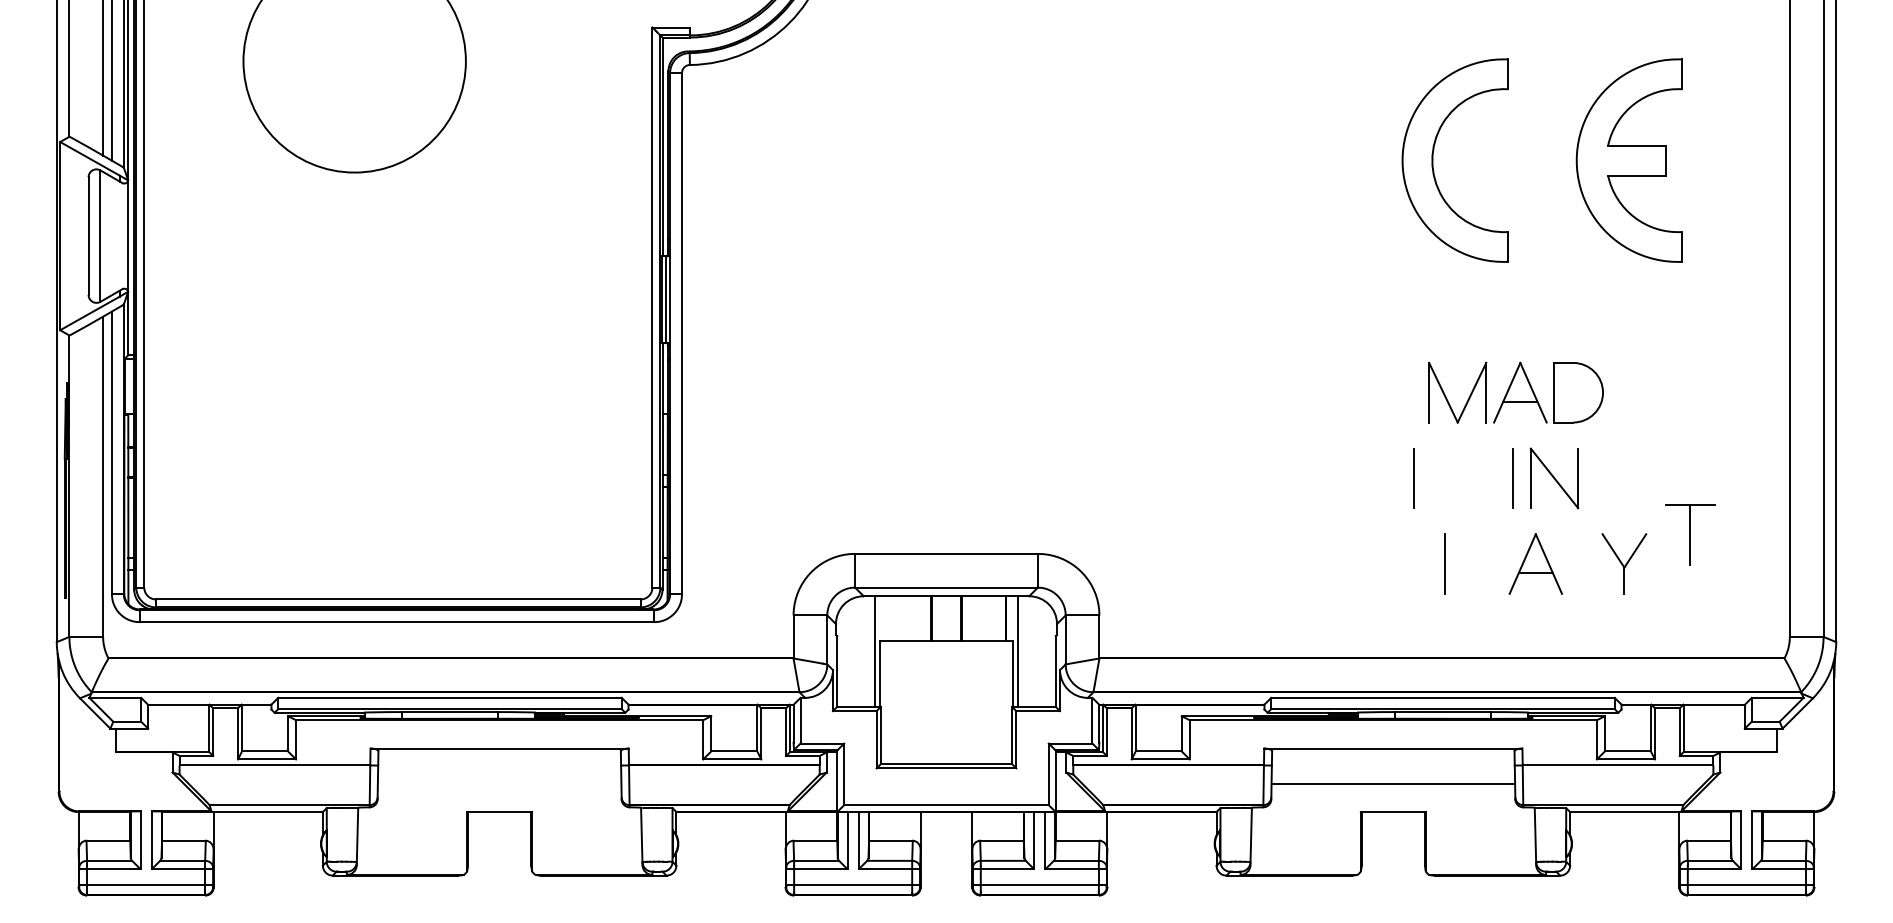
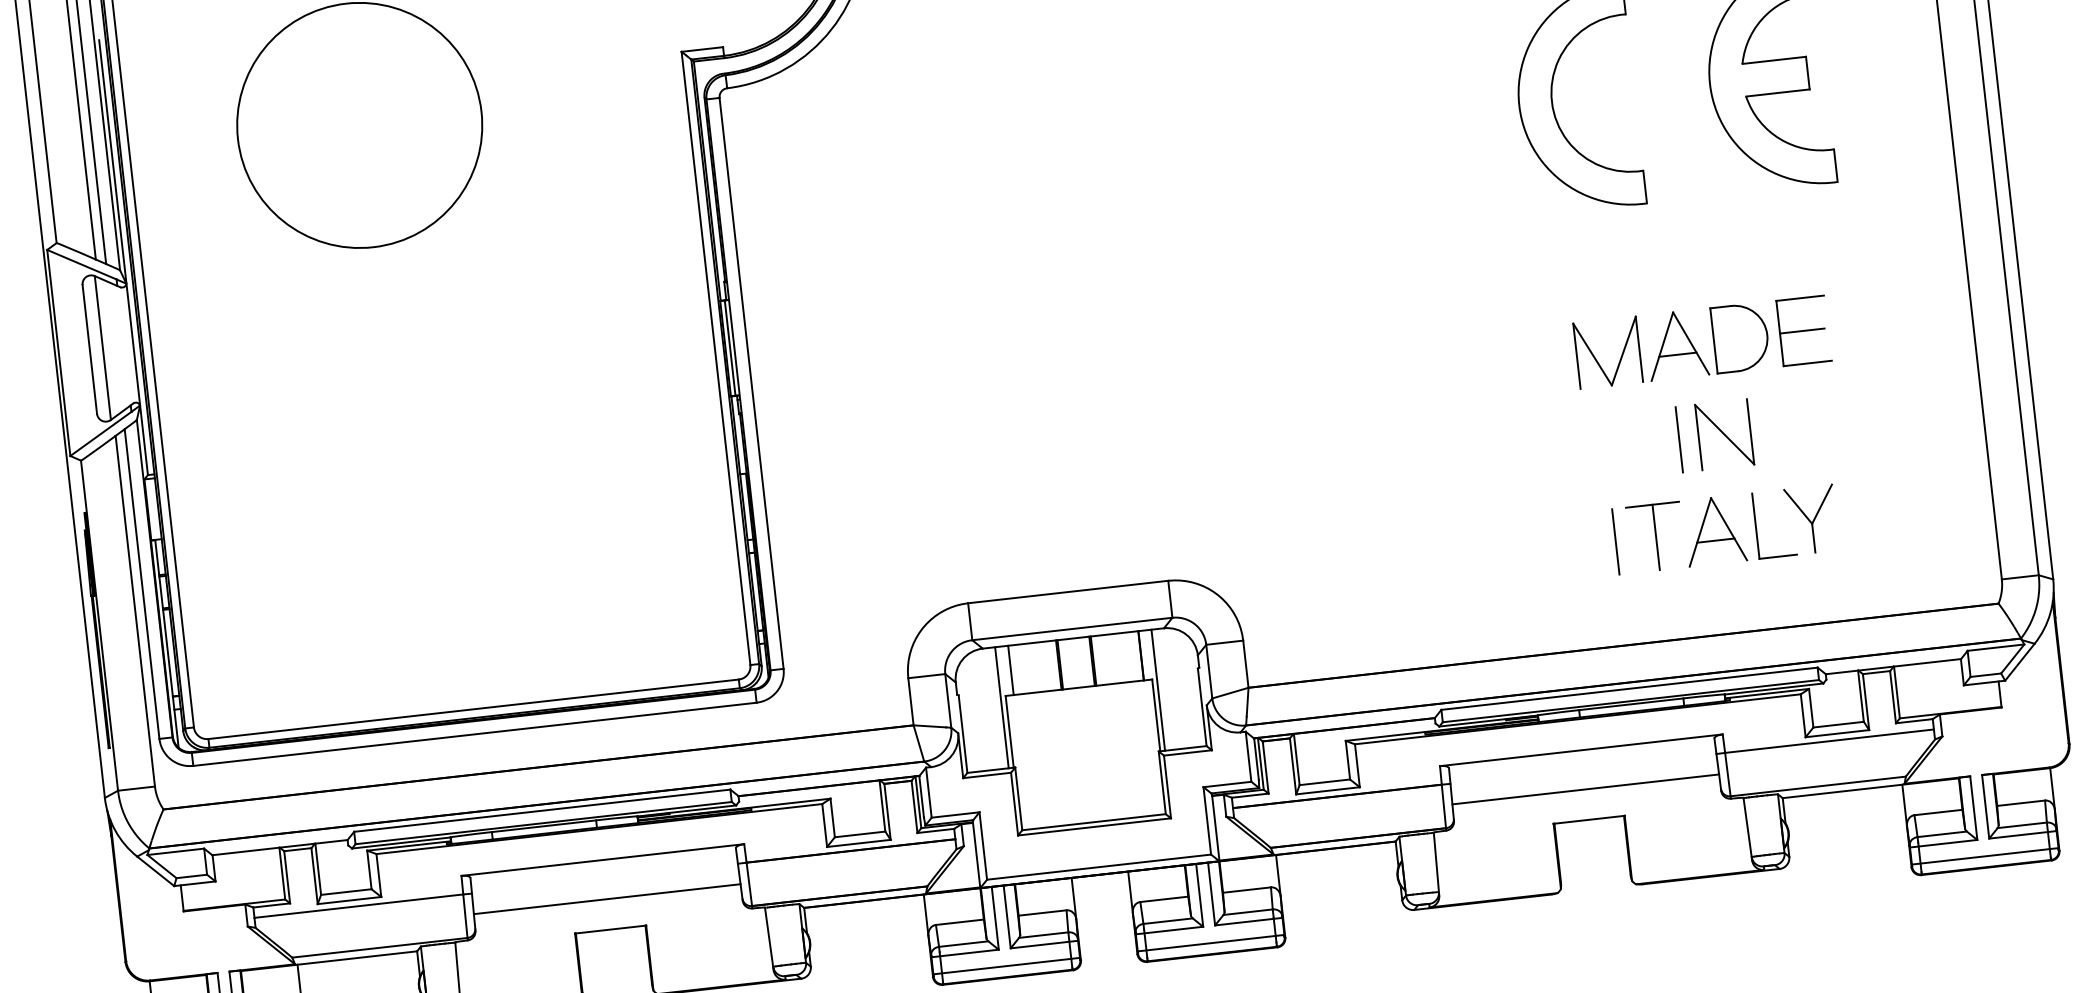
part: (1636, 392) -> (1803, 330), added
line: (1413, 478) -> (1570, 452), removed
part: (1690, 534) -> (1656, 536), moved
part: (1573, 563) -> (1755, 525), added
line: (886, 618) -> (1010, 670), added
line: (499, 784) -> (607, 899), added

